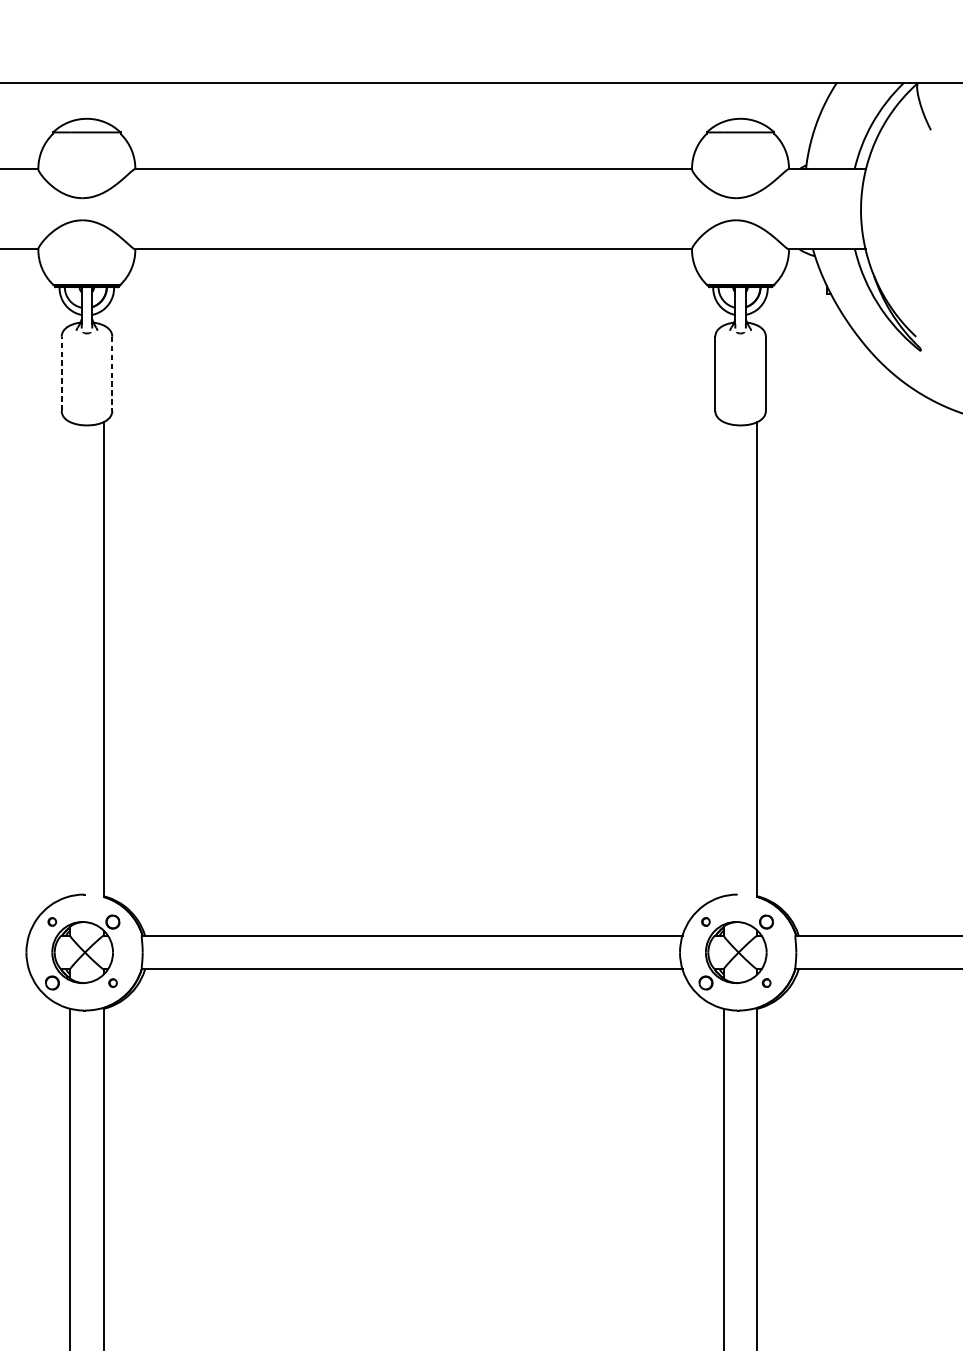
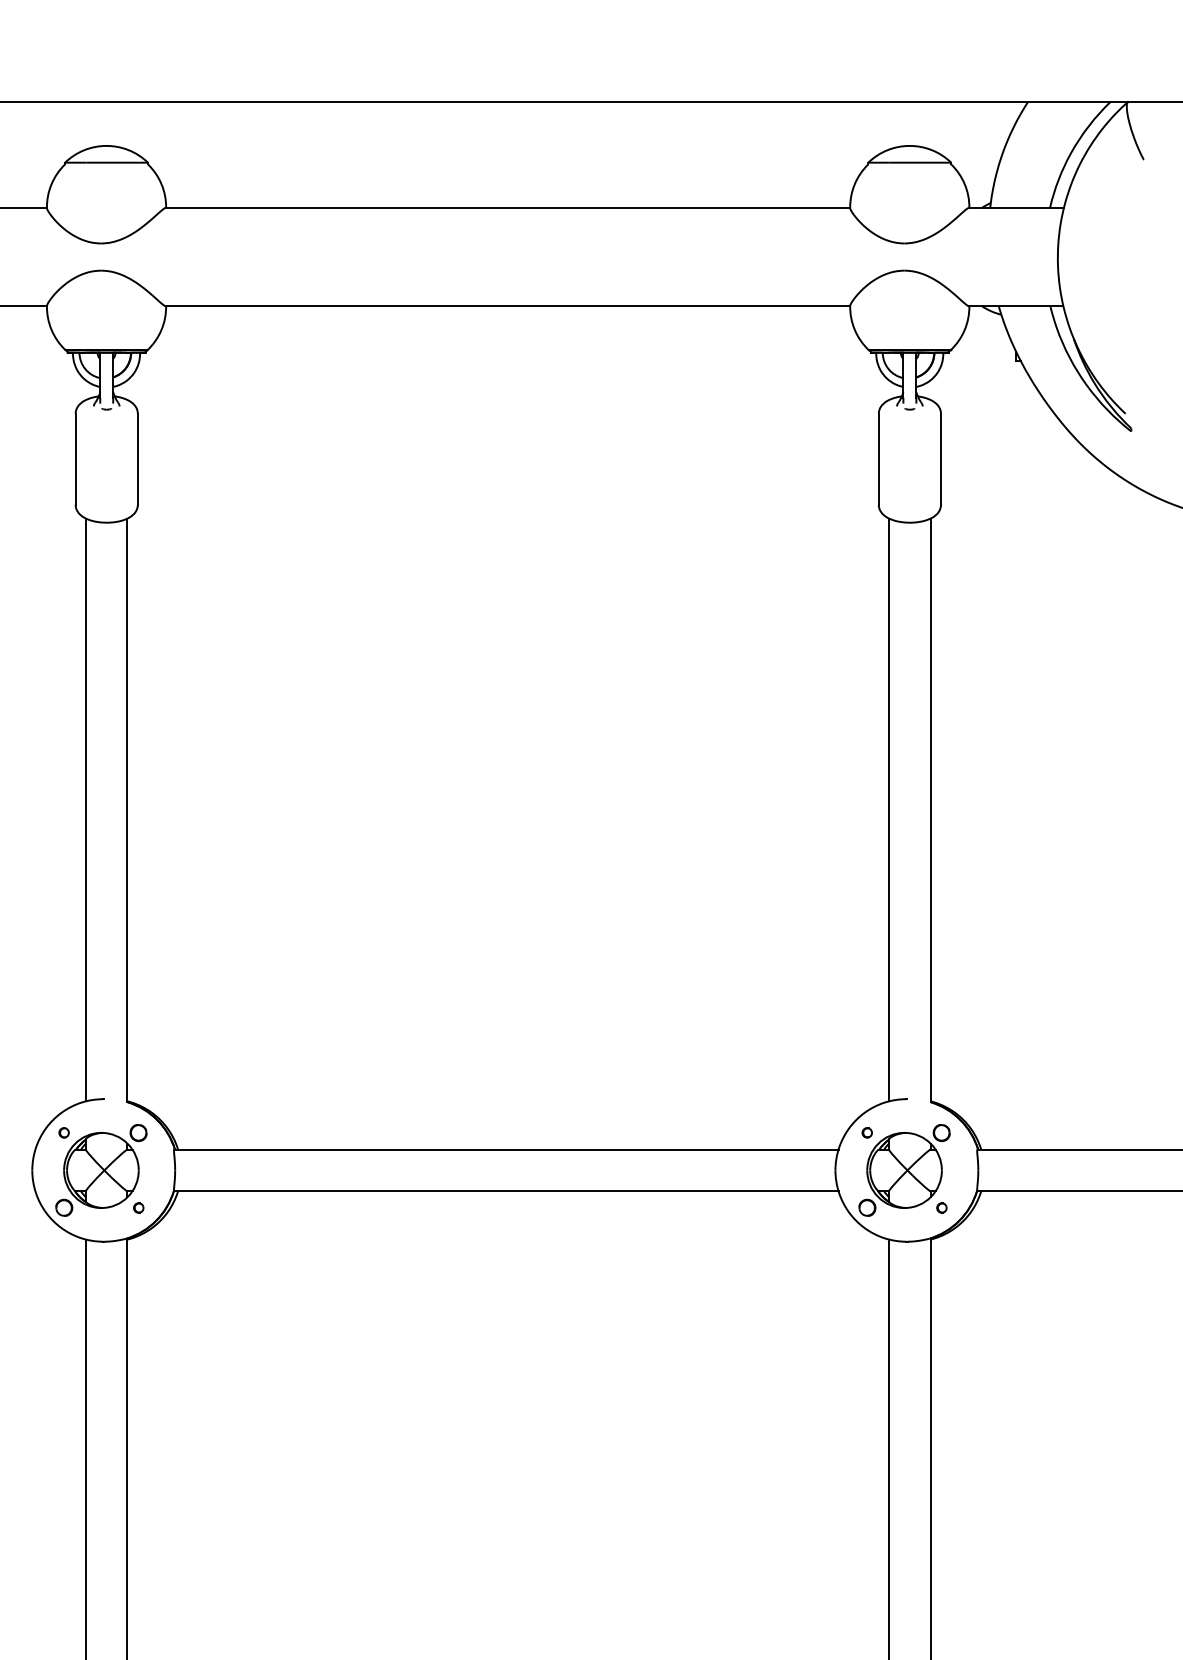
line: (61, 373) -> (75, 459), dashed -> solid
line: (112, 373) -> (137, 459), dashed -> solid
line: (70, 658) -> (86, 809), added
line: (724, 658) -> (889, 809), added

